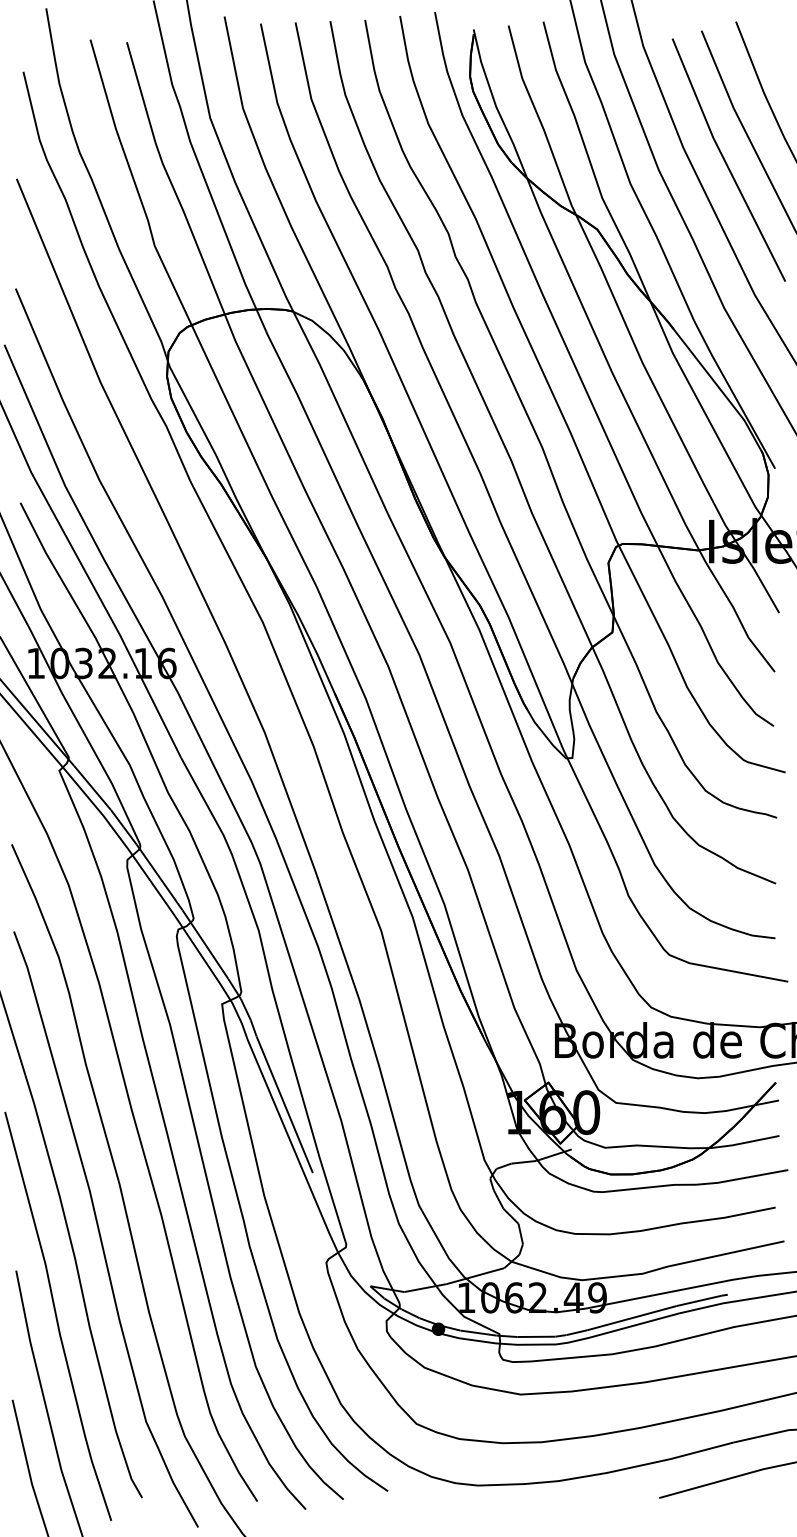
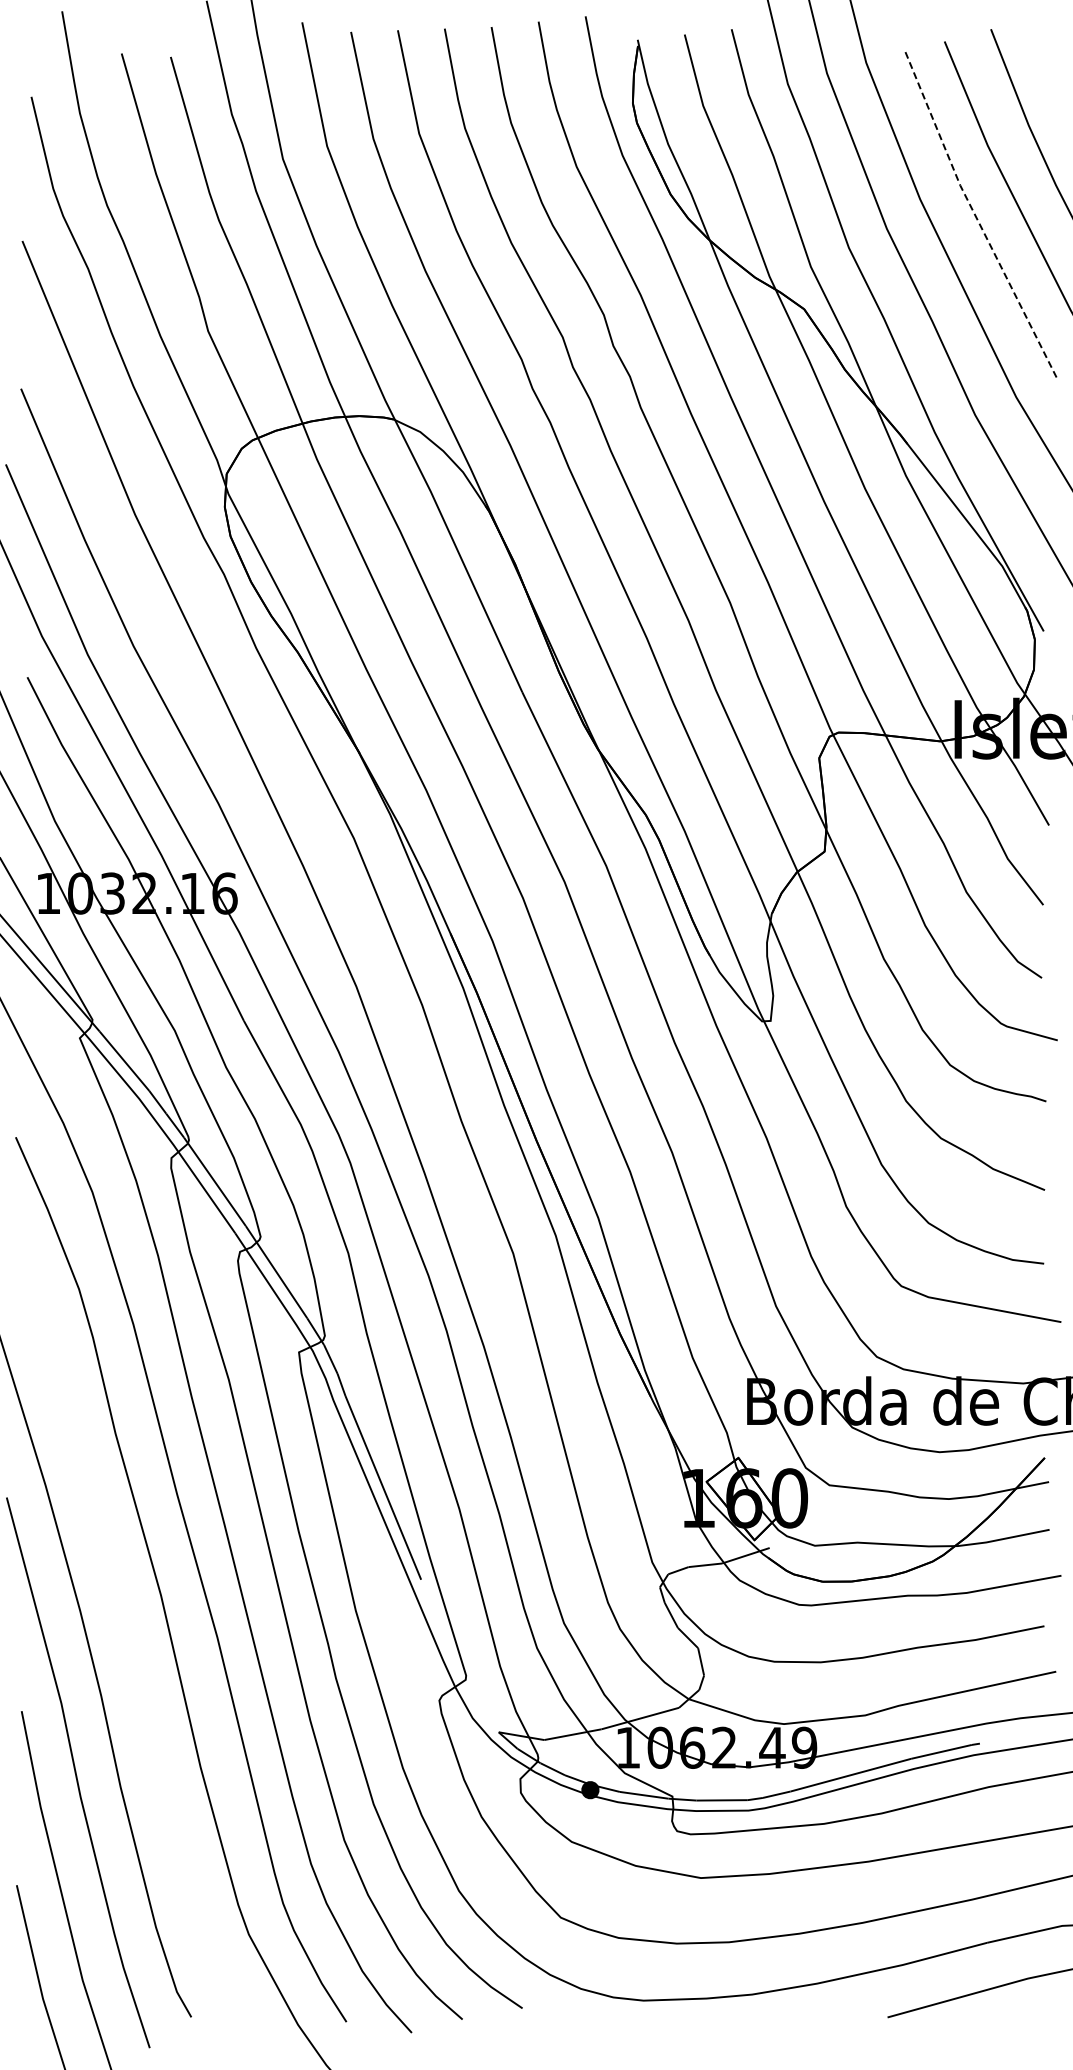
line: (725, 161) -> (976, 217), solid -> dashed
curve: (99, 1230) -> (134, 1657), removed

